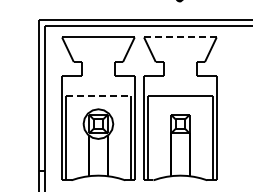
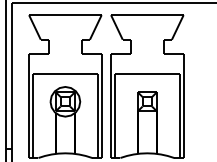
line: (179, 37) -> (146, 15), dashed -> solid
line: (98, 96) -> (65, 74), dashed -> solid

